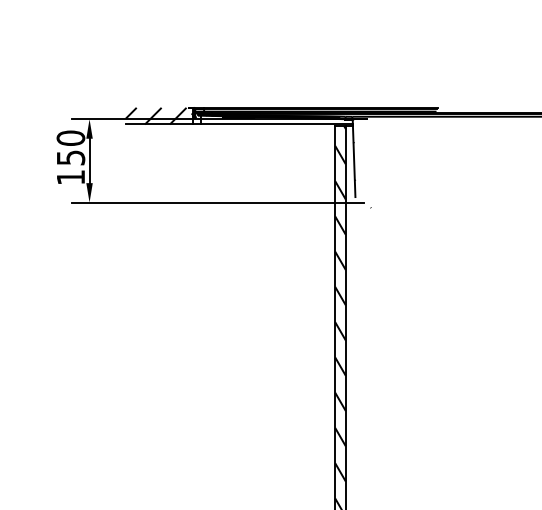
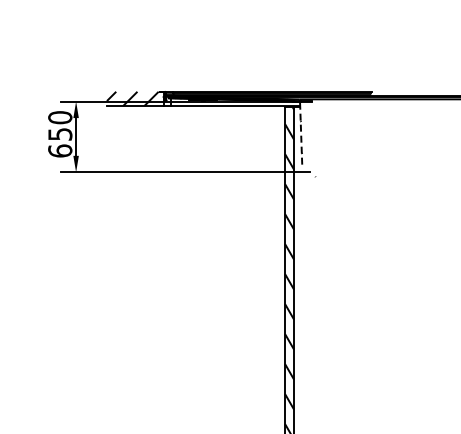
line: (354, 159) -> (301, 135), solid -> dashed
text: (71, 176) -> (60, 150), 150 -> 650

